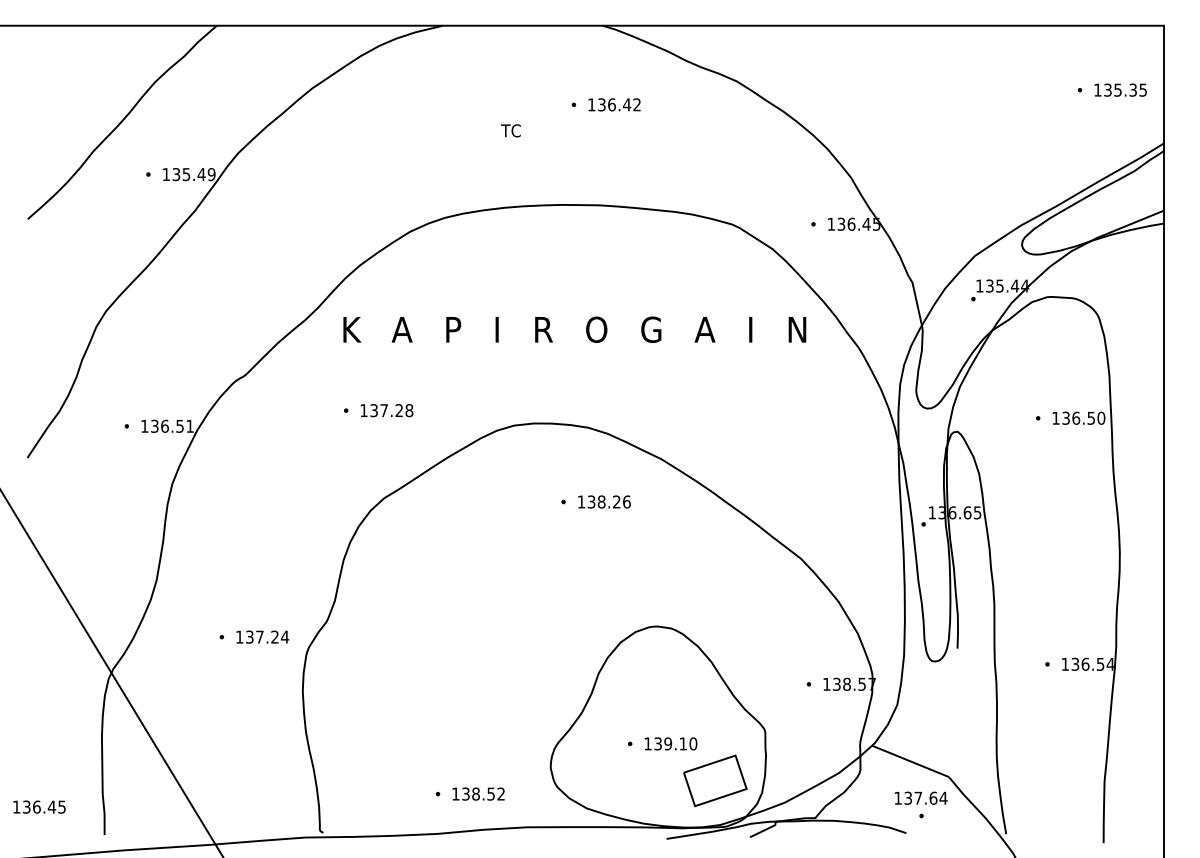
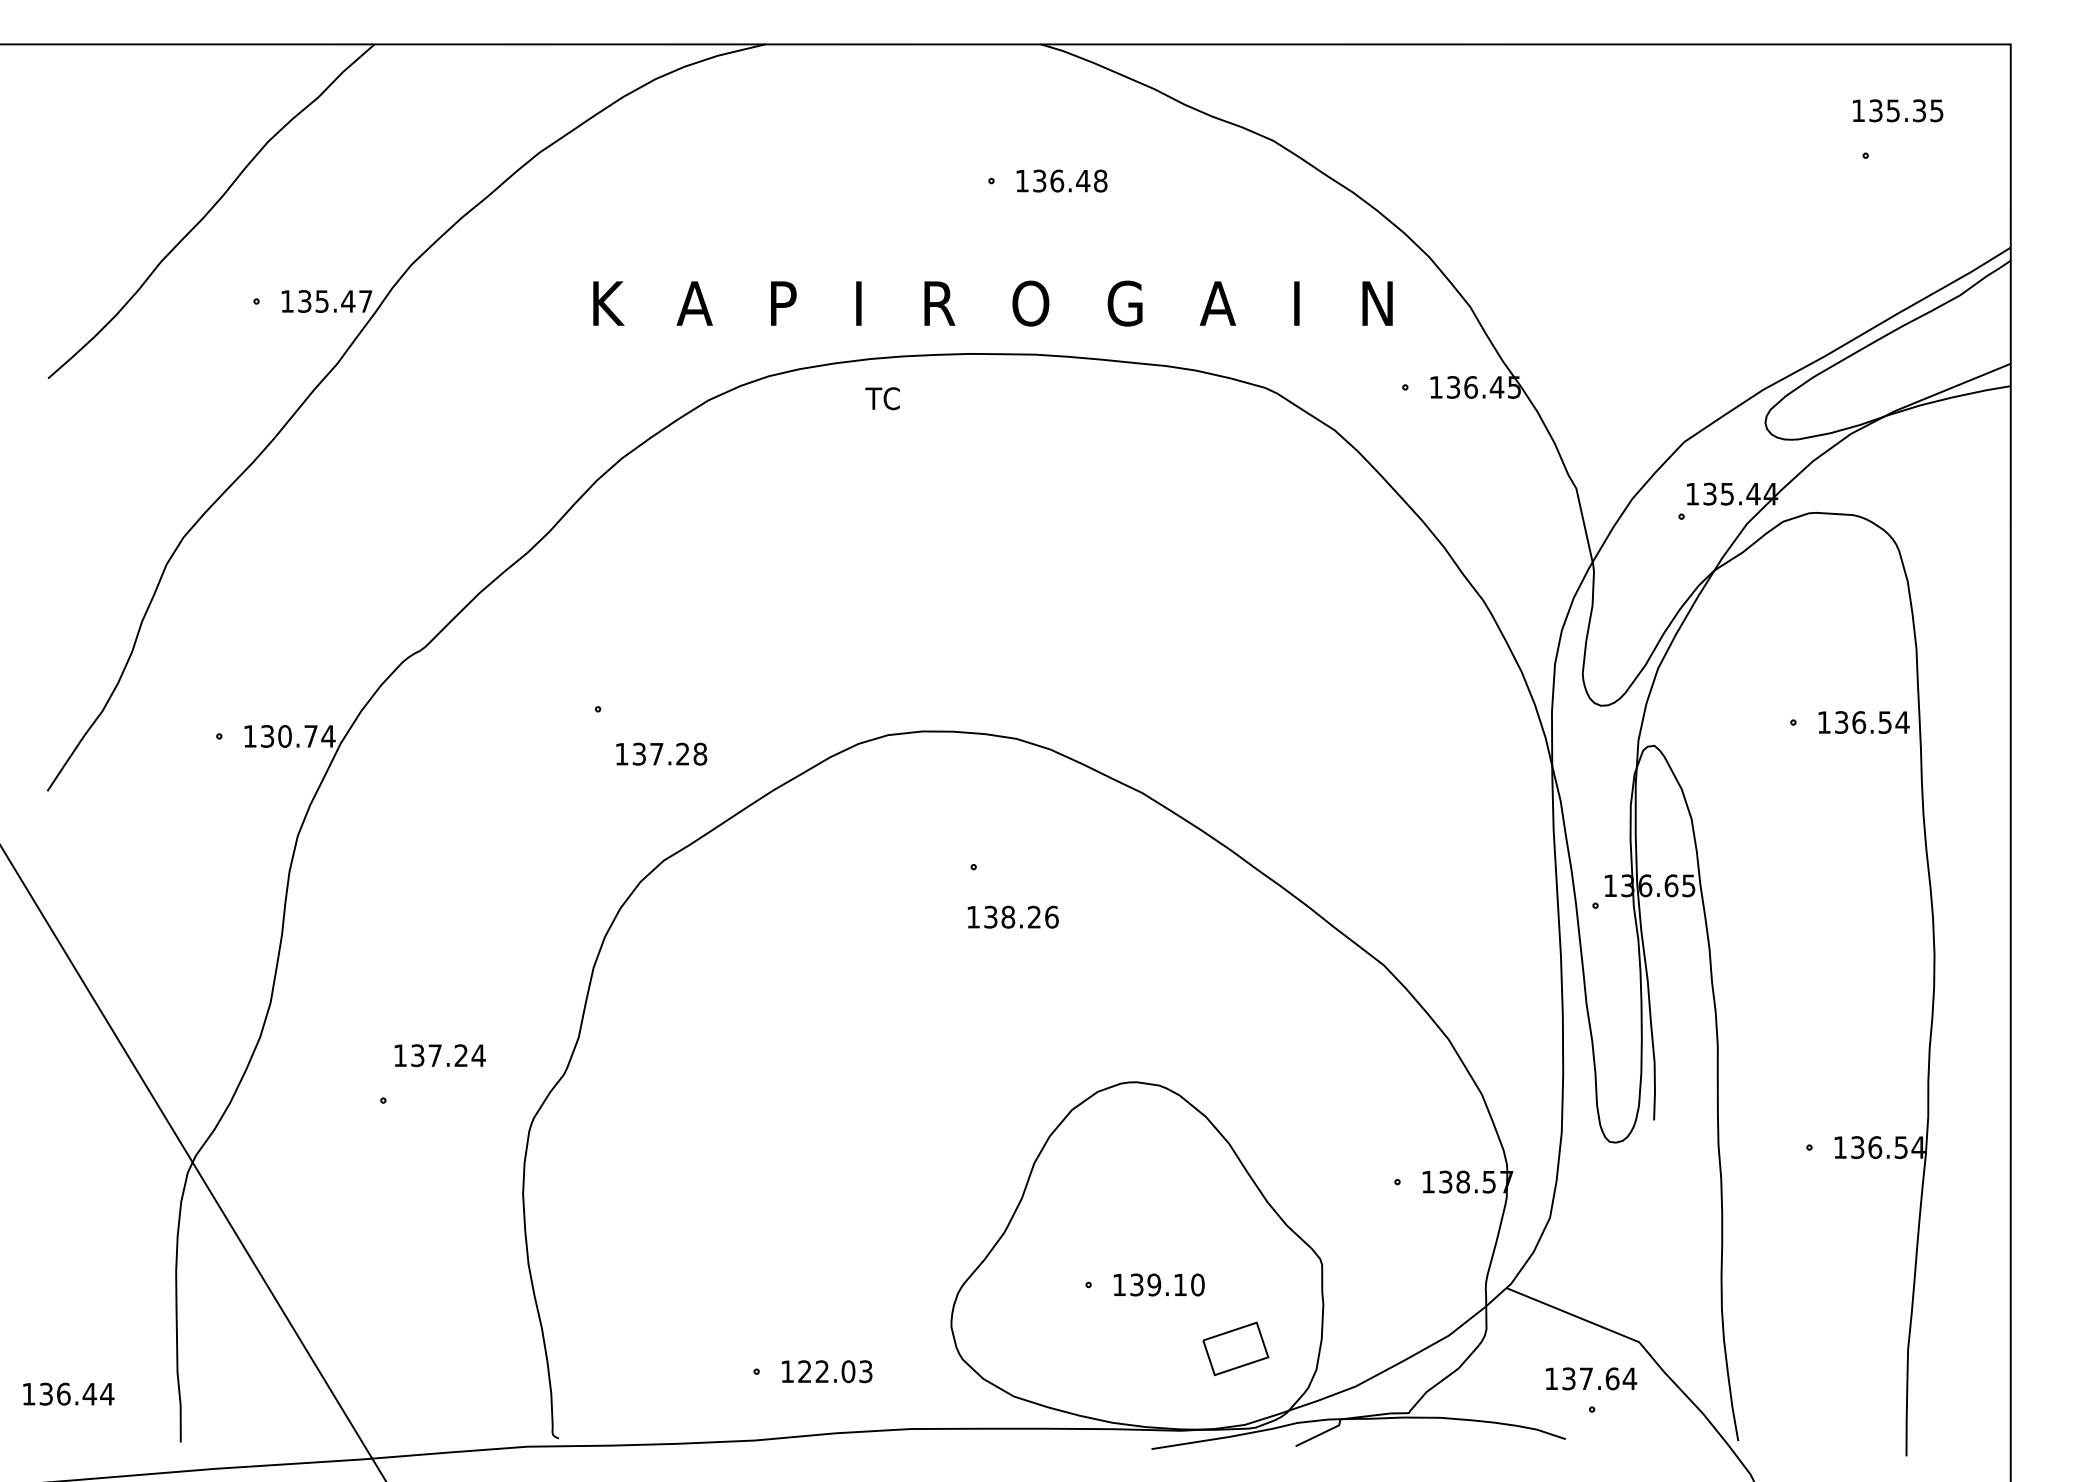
text: (1120, 89) -> (1897, 109), moved
text: (637, 104) -> (1101, 180), 136.42 -> 136.48
text: (510, 130) -> (881, 398), moved
text: (211, 174) -> (365, 301), 135.49 -> 135.47
text: (574, 329) -> (992, 303), moved
text: (386, 410) -> (660, 753), moved
text: (1101, 417) -> (1902, 721), 136.50 -> 136.54
text: (177, 425) -> (306, 734), 136.51 -> 130.74
text: (604, 501) -> (1013, 916), moved
text: (262, 636) -> (439, 1054), moved
part: (715, 780) -> (1236, 1348), size x0.6
text: (483, 793) -> (835, 1370), 138.52 -> 122.03
text: (61, 806) -> (106, 1393), 136.45 -> 136.44

